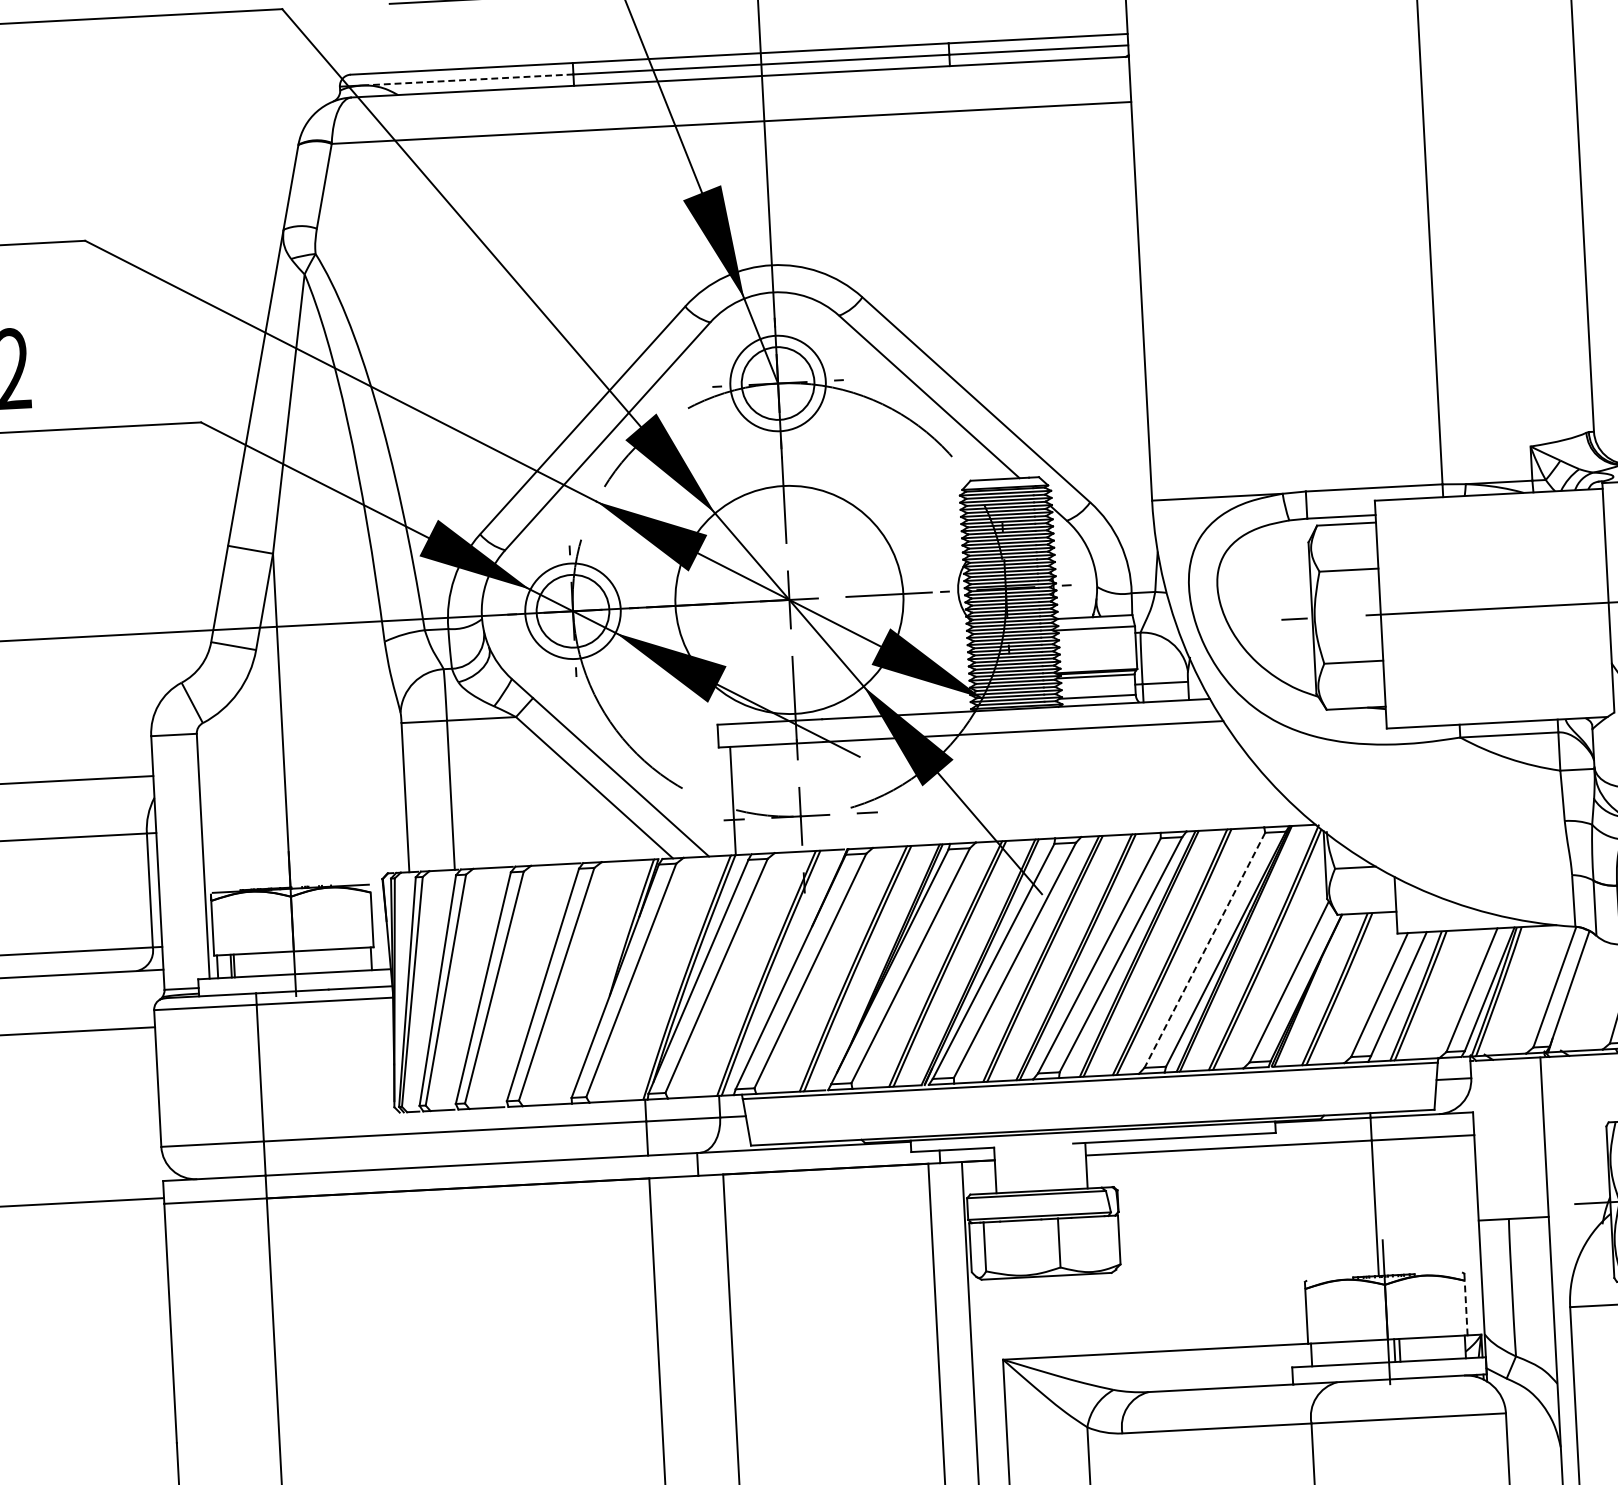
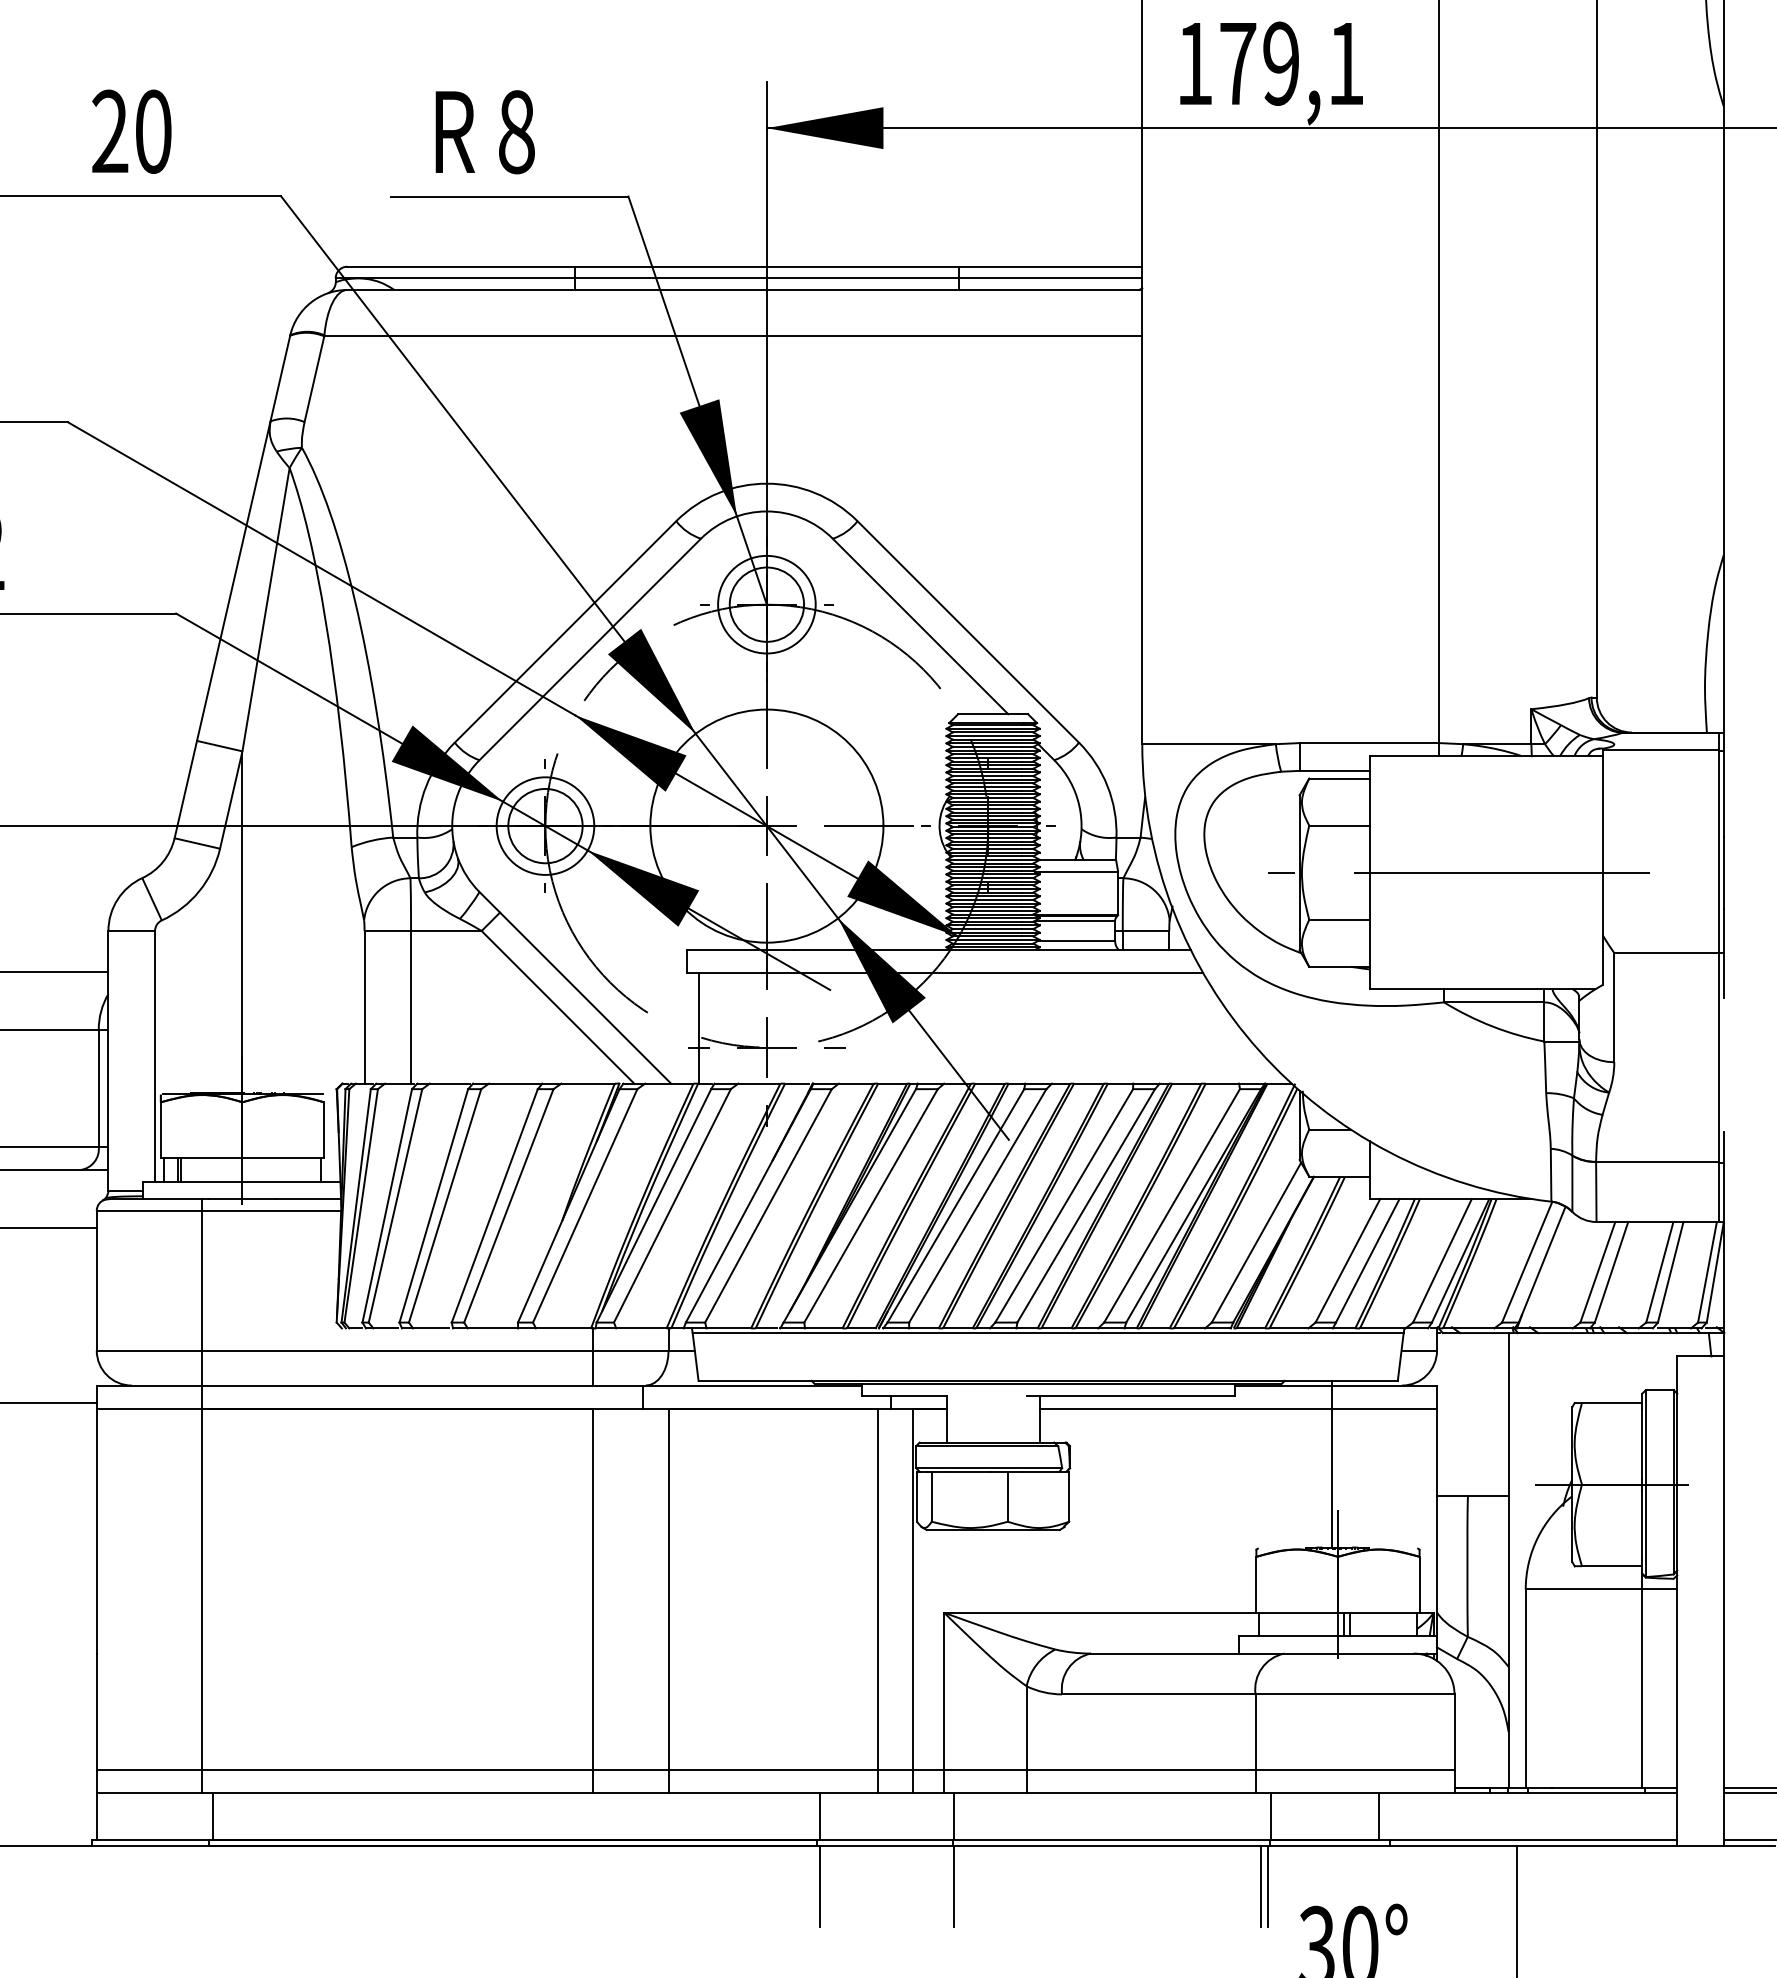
line: (466, 80) -> (465, 278), dashed -> solid
line: (1204, 950) -> (1171, 1206), dashed -> solid
line: (1466, 1307) -> (1419, 1584), dashed -> solid

